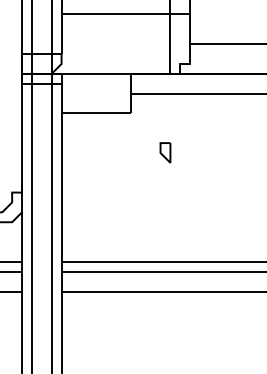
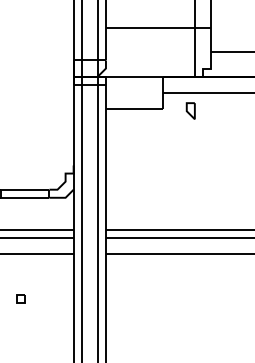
part: (165, 152) -> (190, 110), moved

